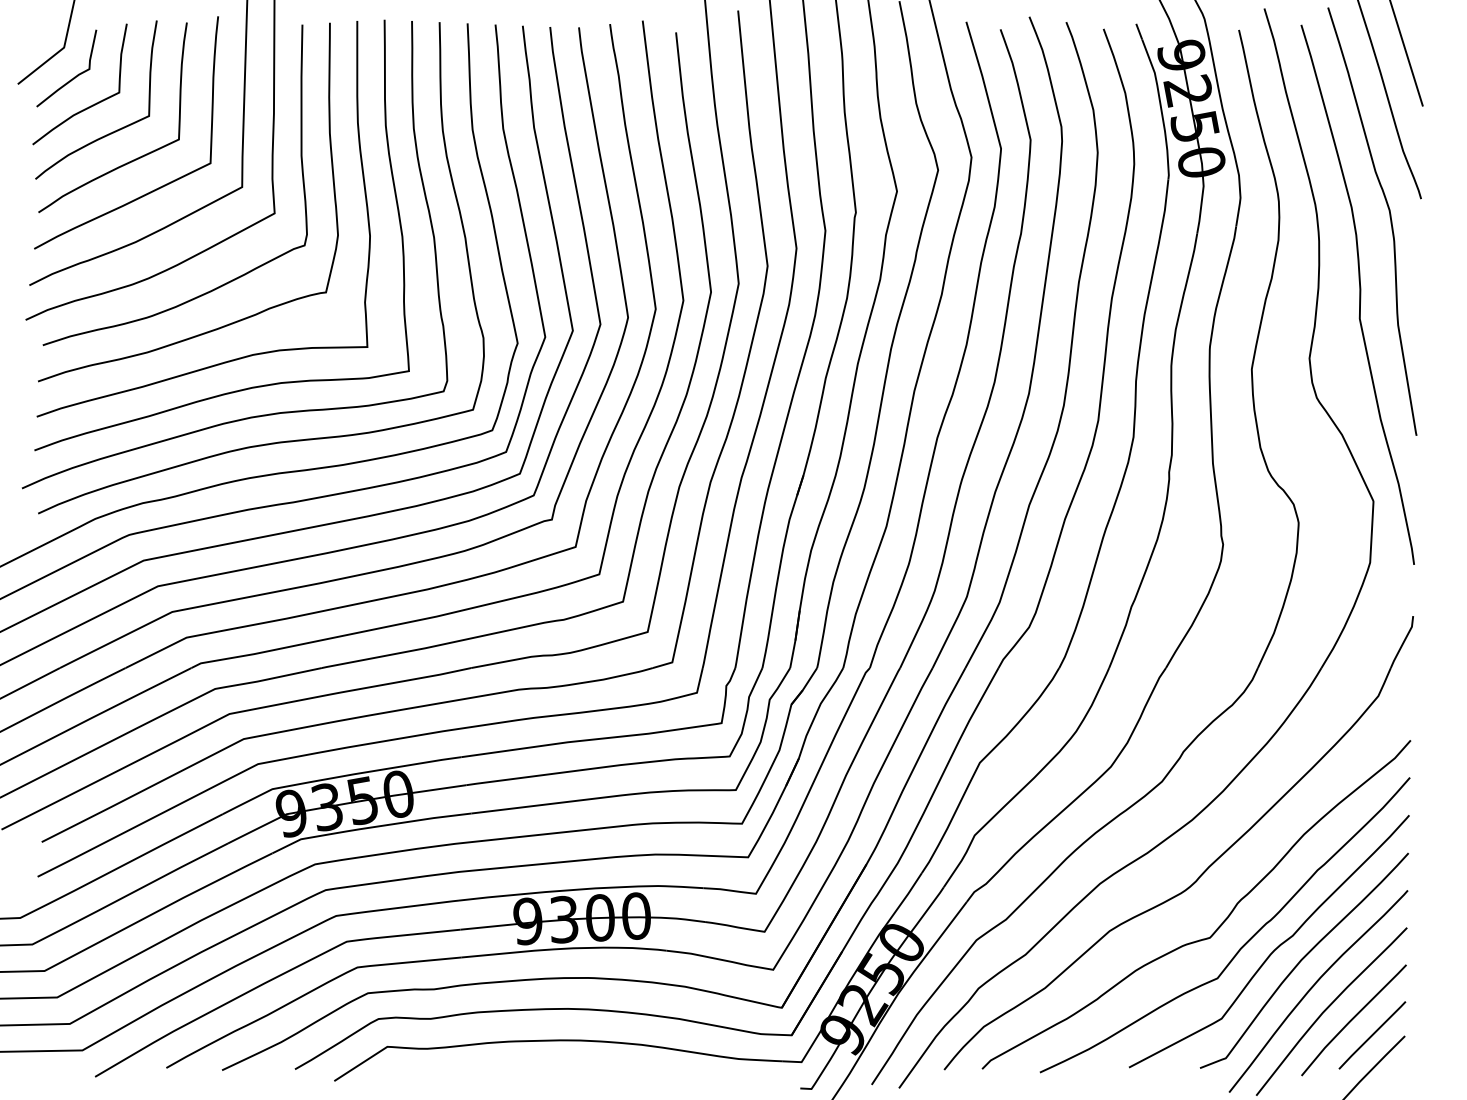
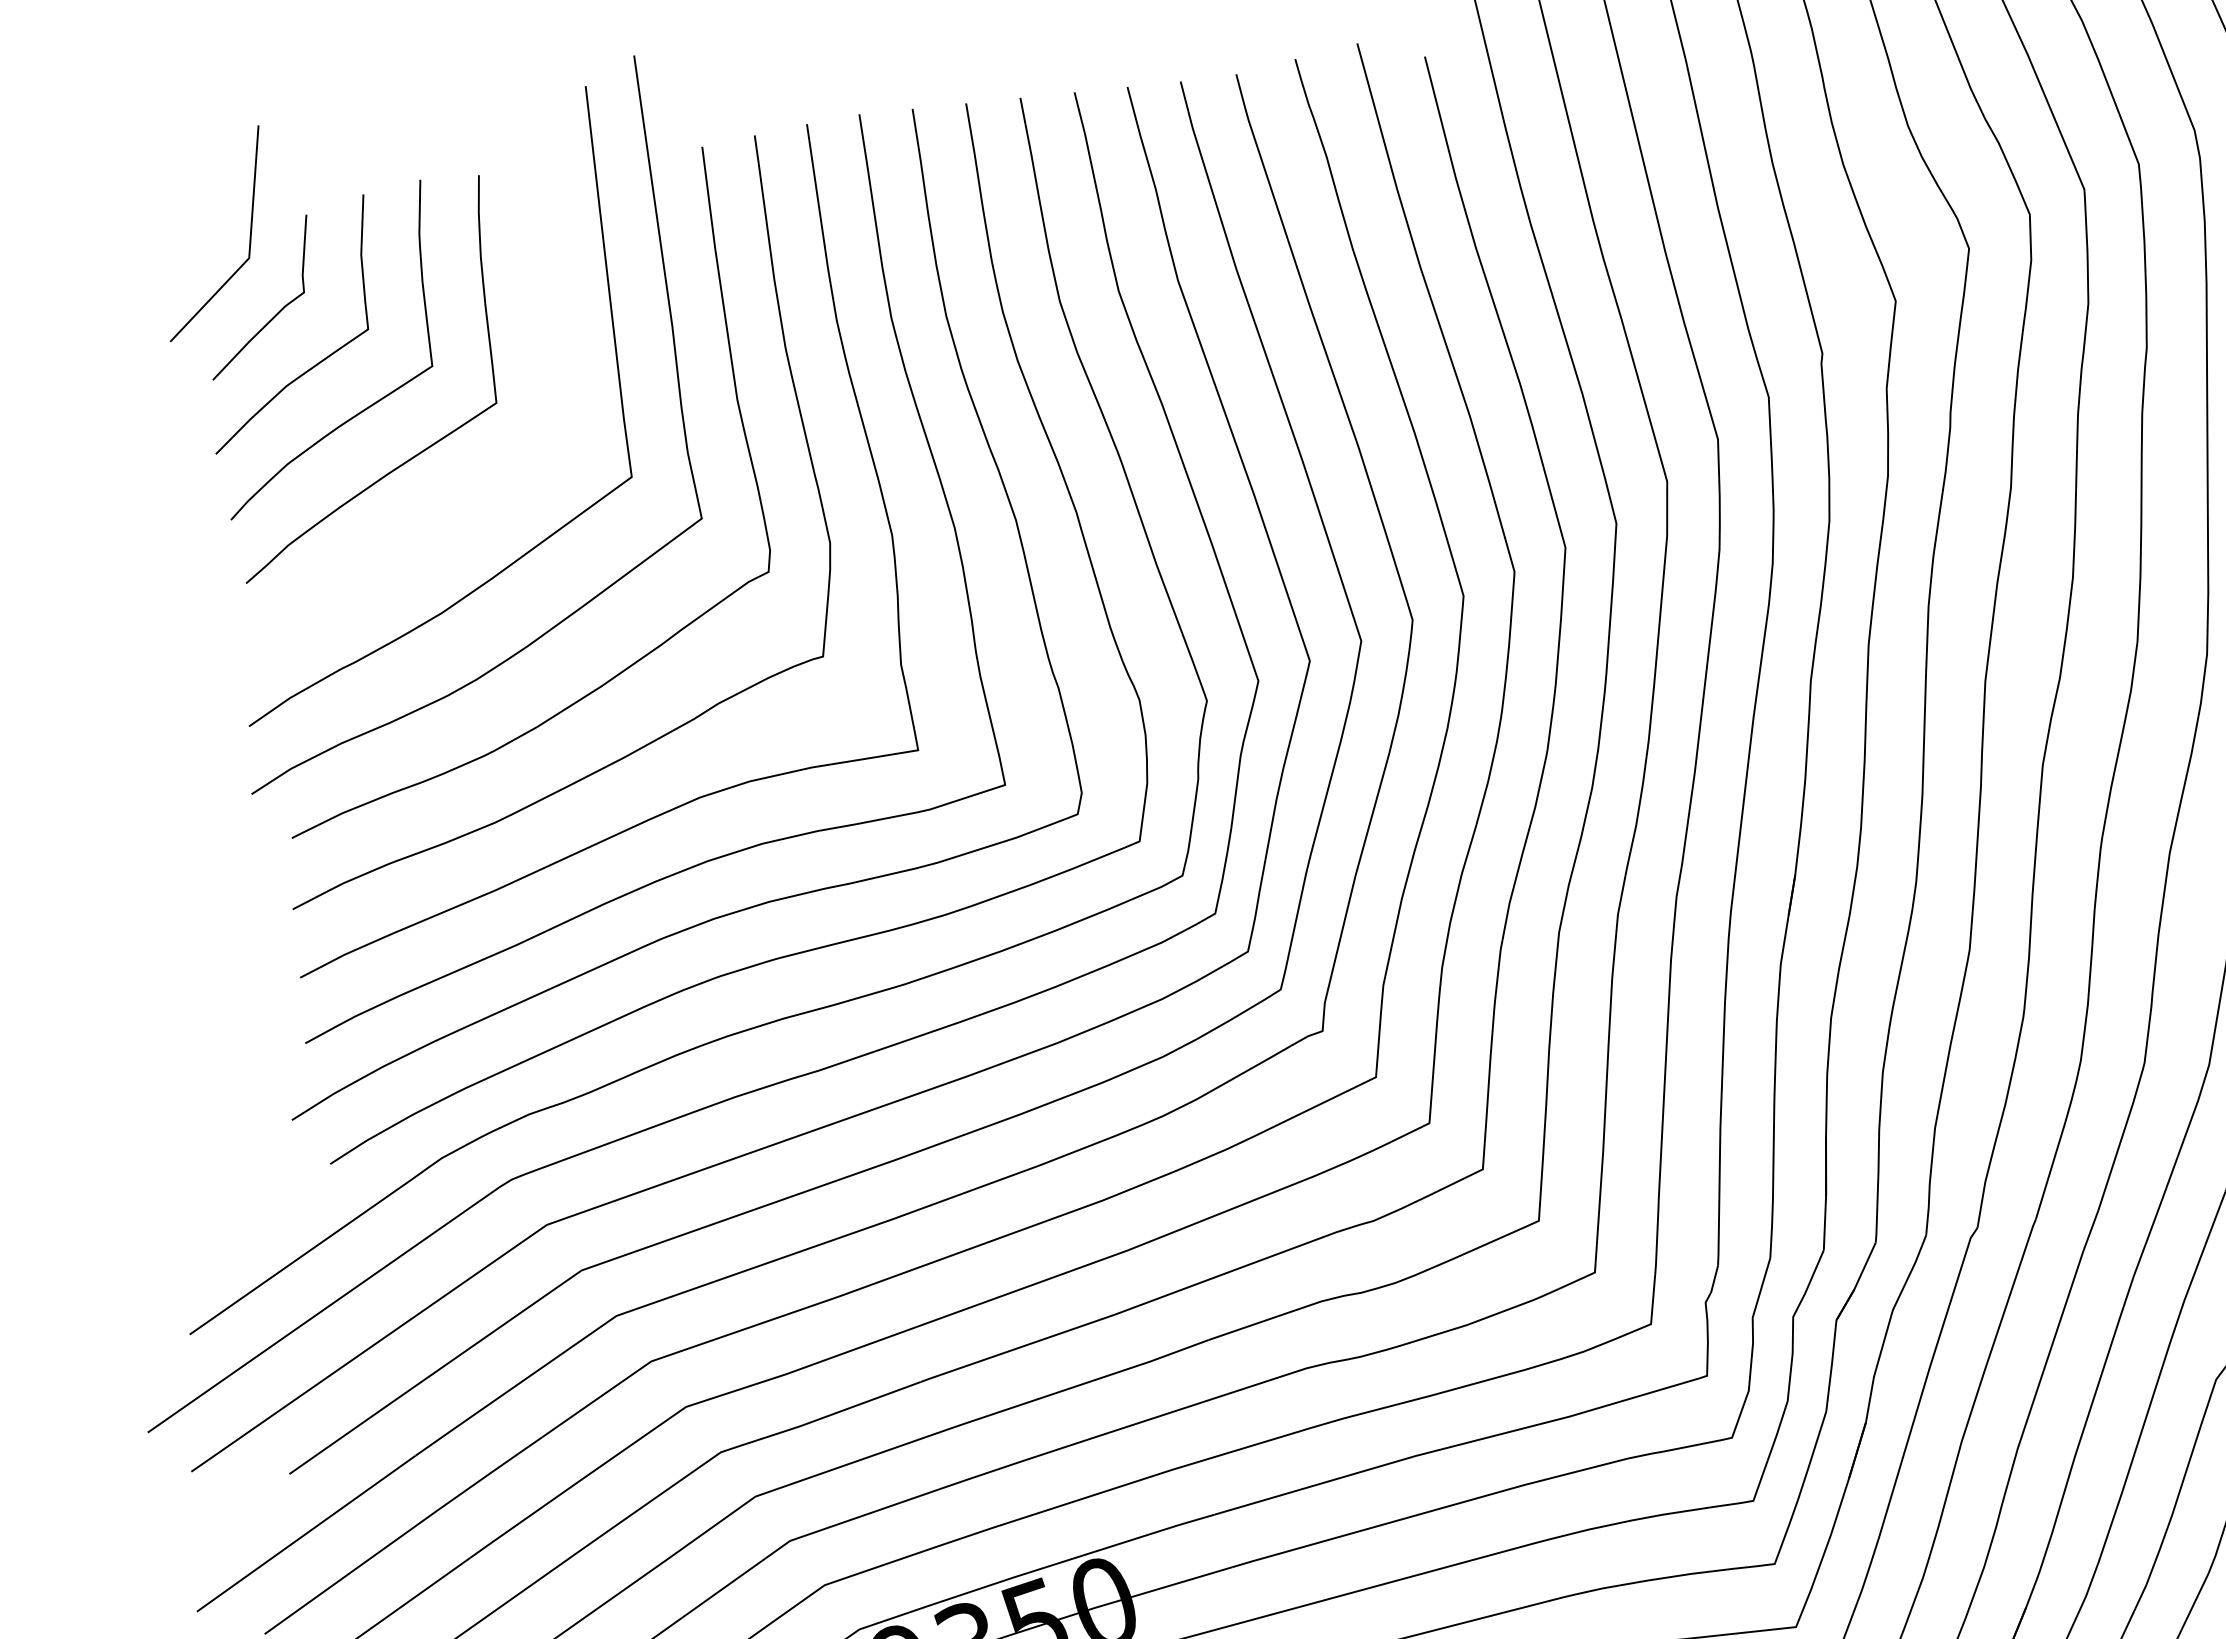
curve: (154, 189) -> (463, 506), removed

